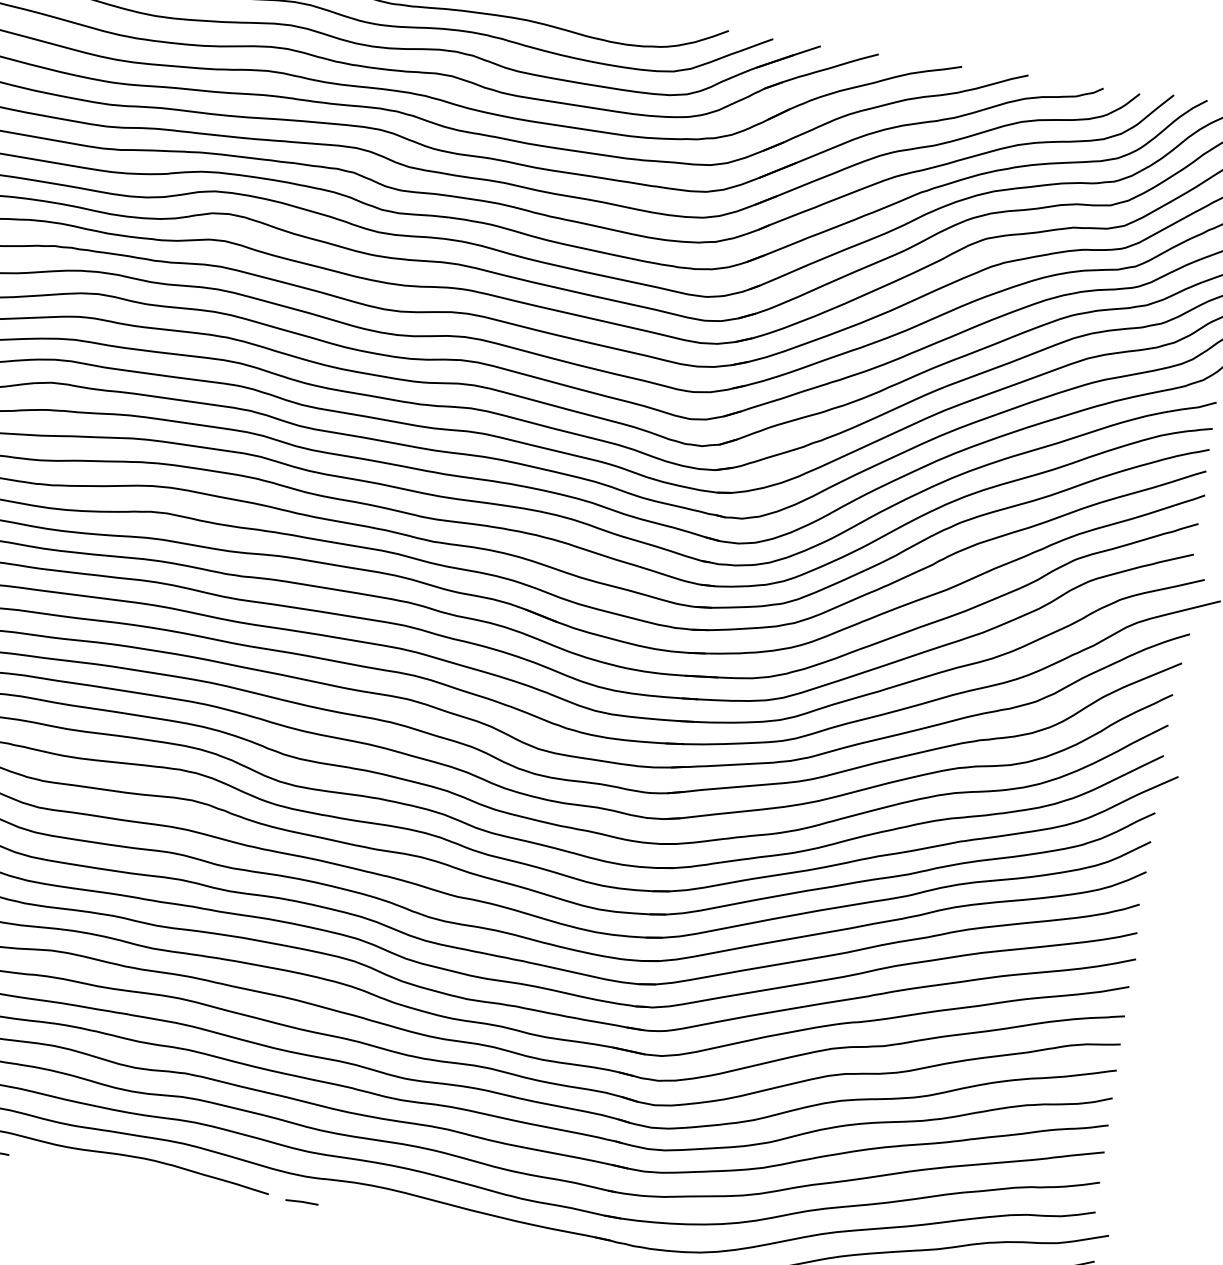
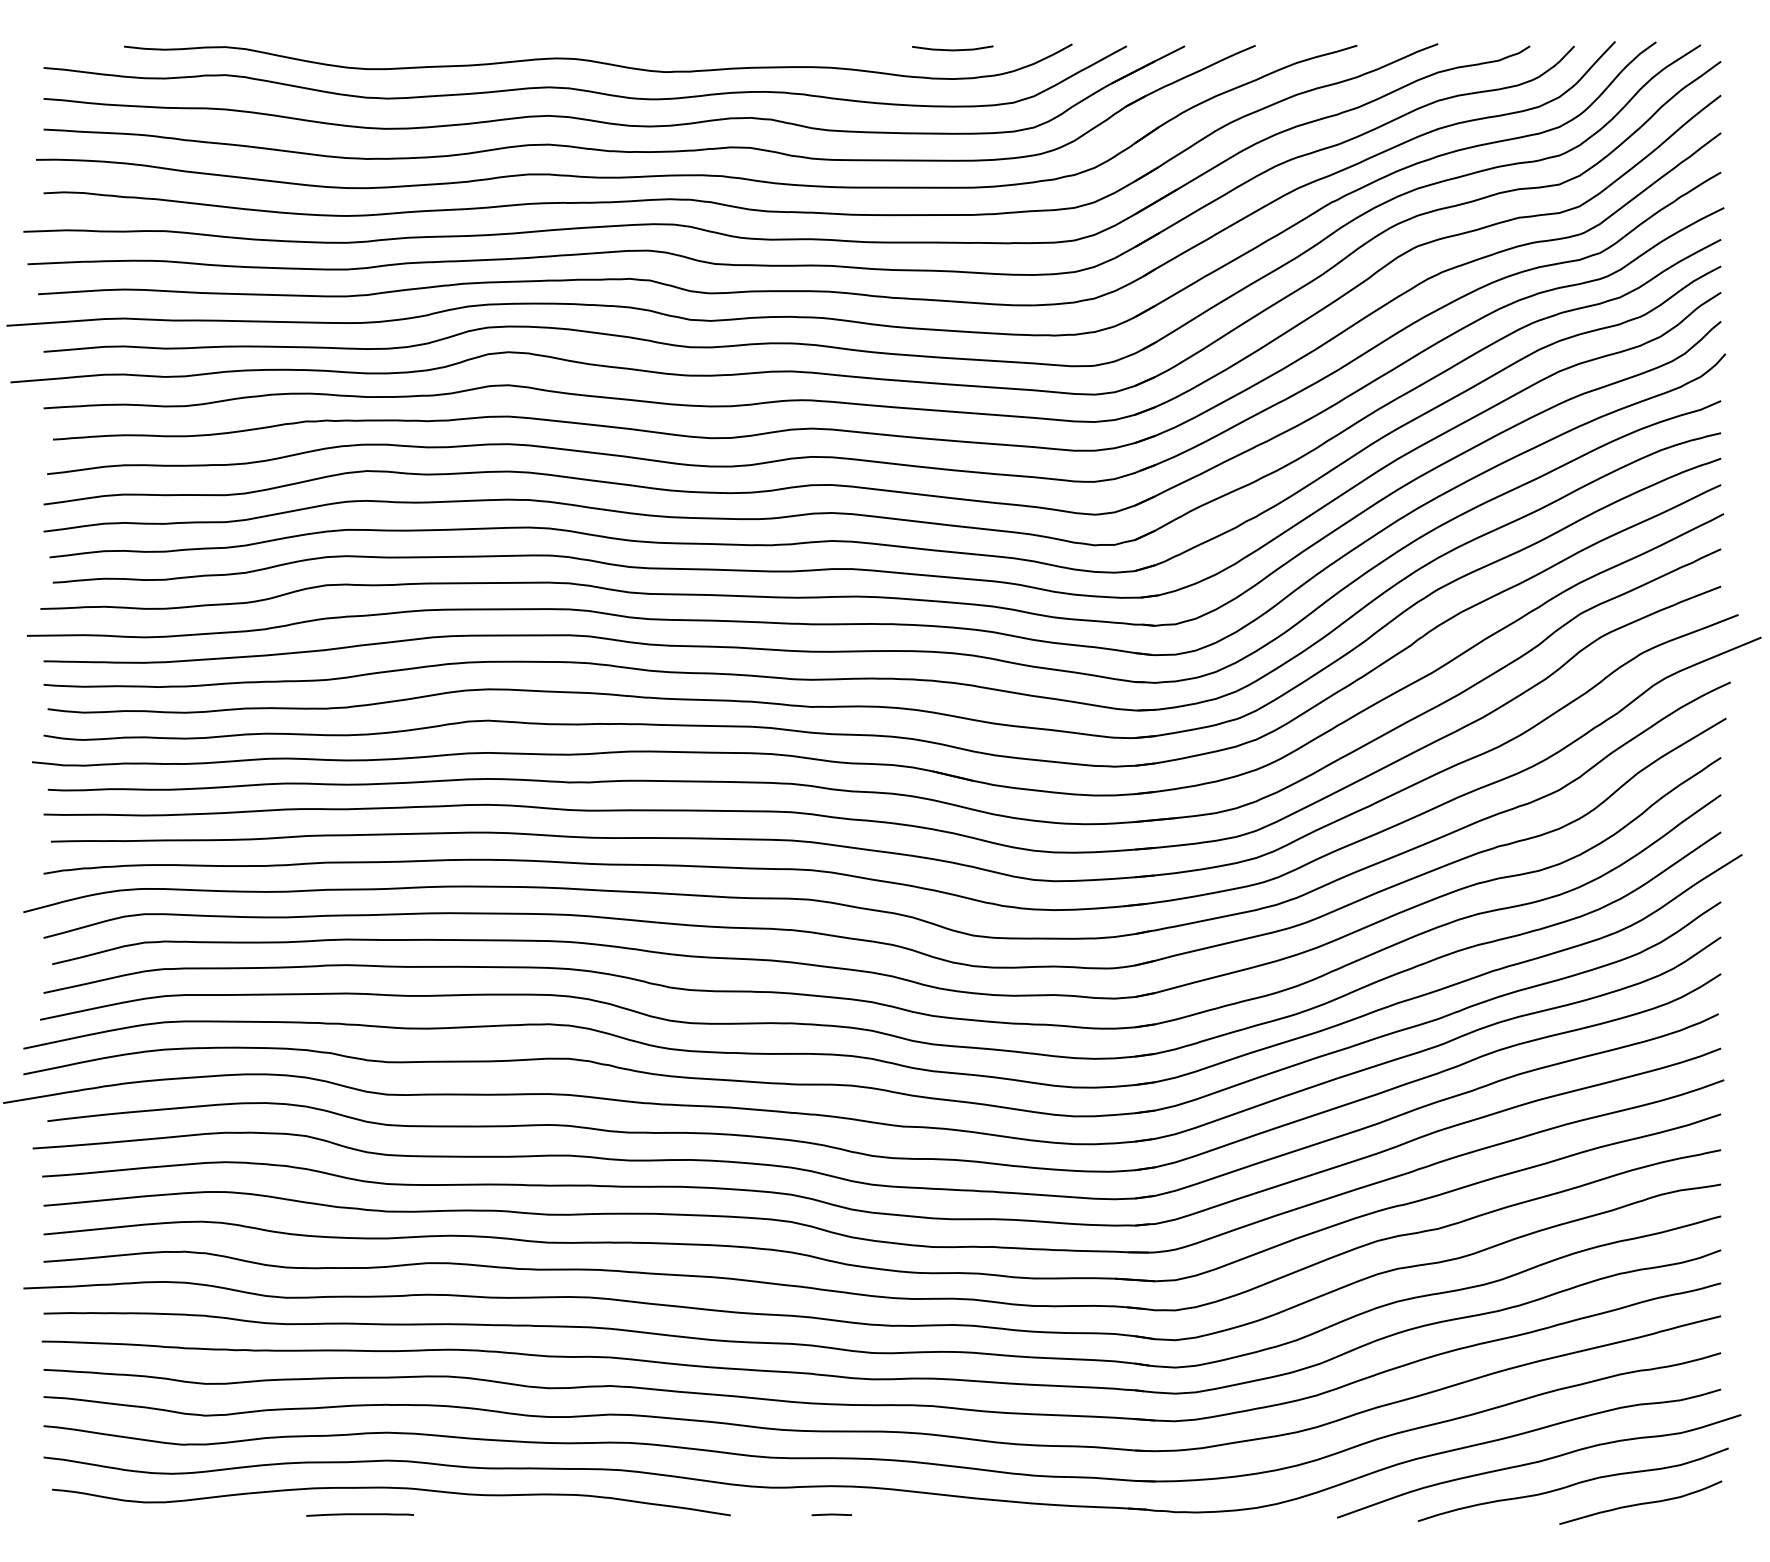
line: (629, 20) -> (952, 49), added
line: (301, 1201) -> (831, 1514), moved

